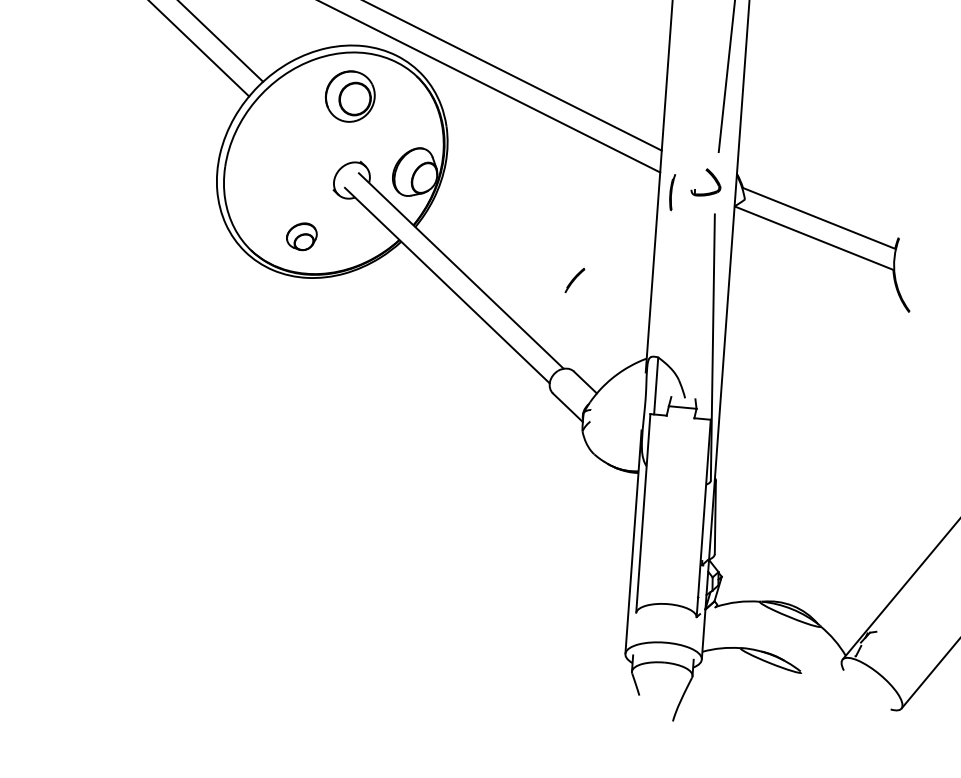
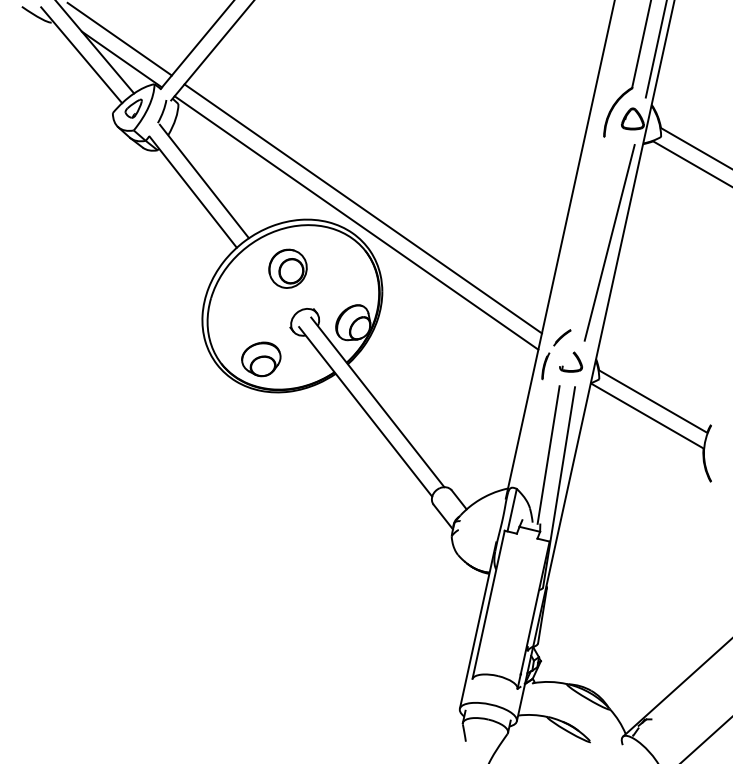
part: (349, 96) -> (287, 268), moved
part: (302, 237) -> (261, 359), size x1.67
line: (575, 280) -> (562, 337), moved
line: (692, 306) -> (548, 454), added

